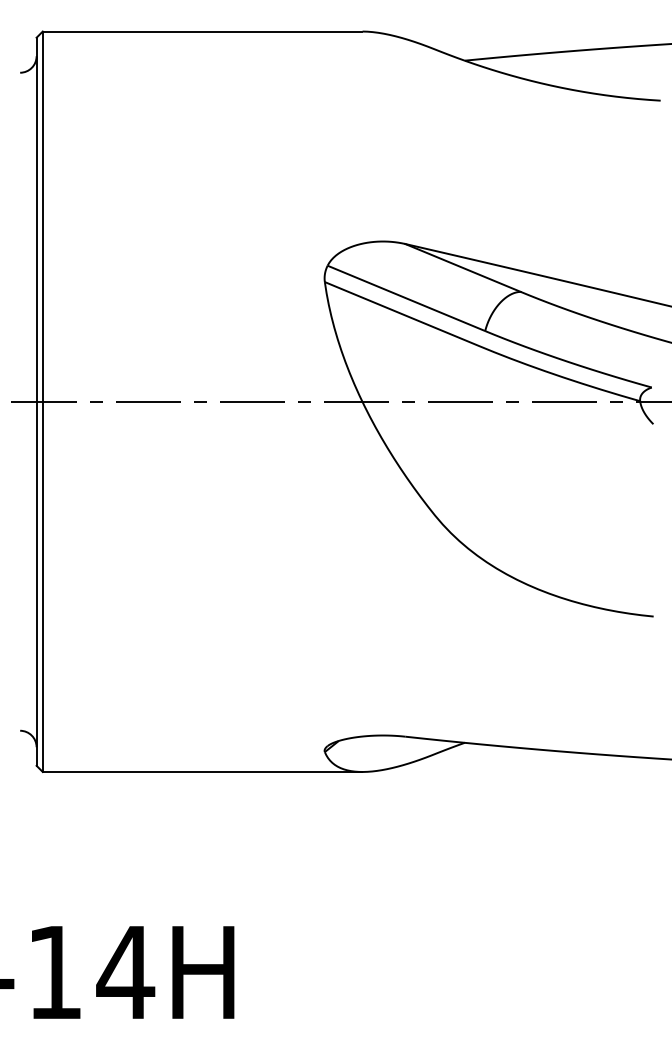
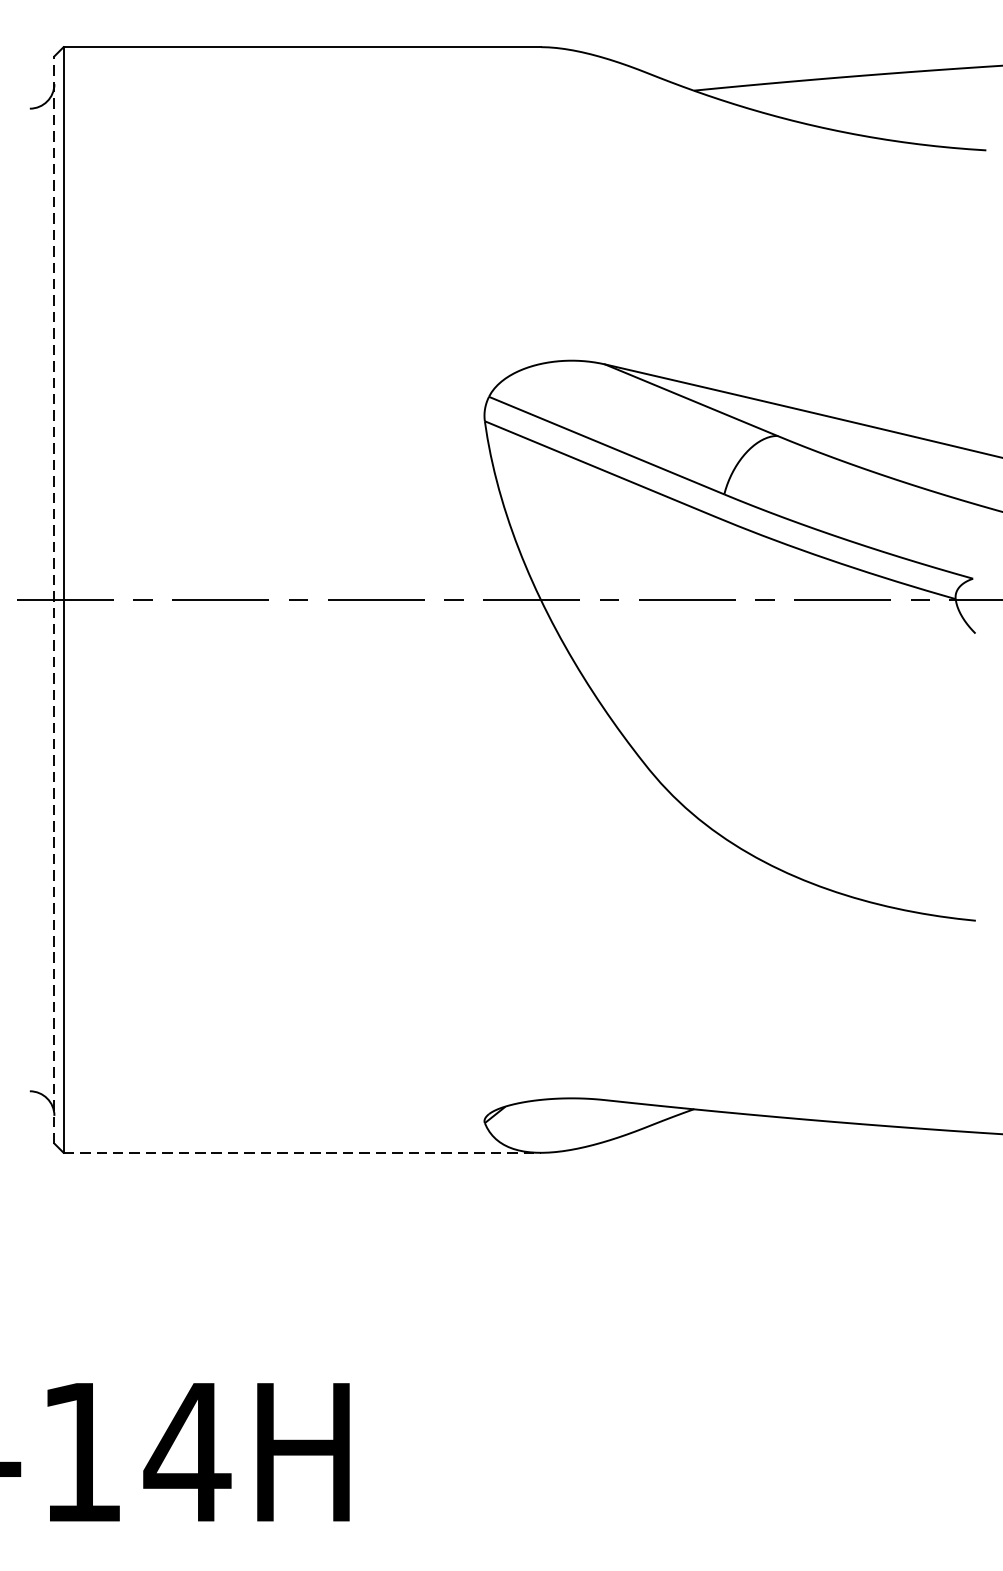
line: (36, 401) -> (54, 599), solid -> dashed
line: (202, 771) -> (302, 1152), solid -> dashed

